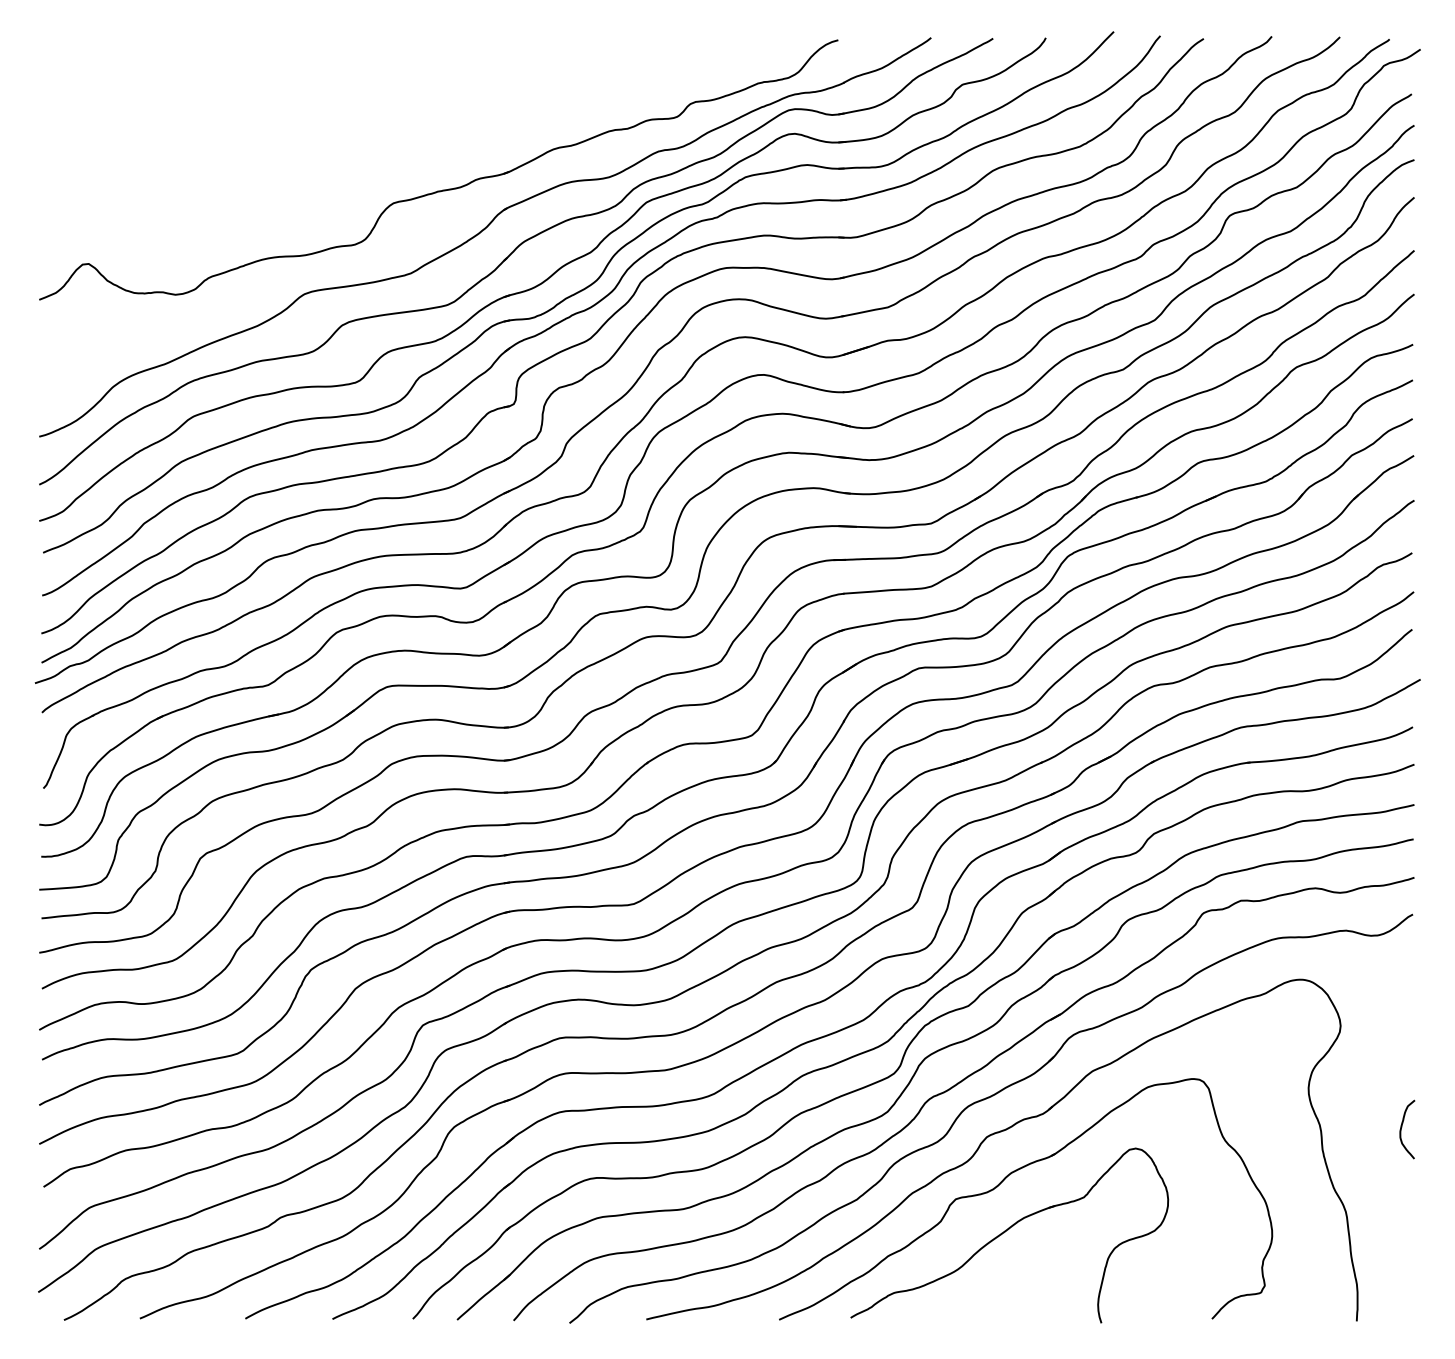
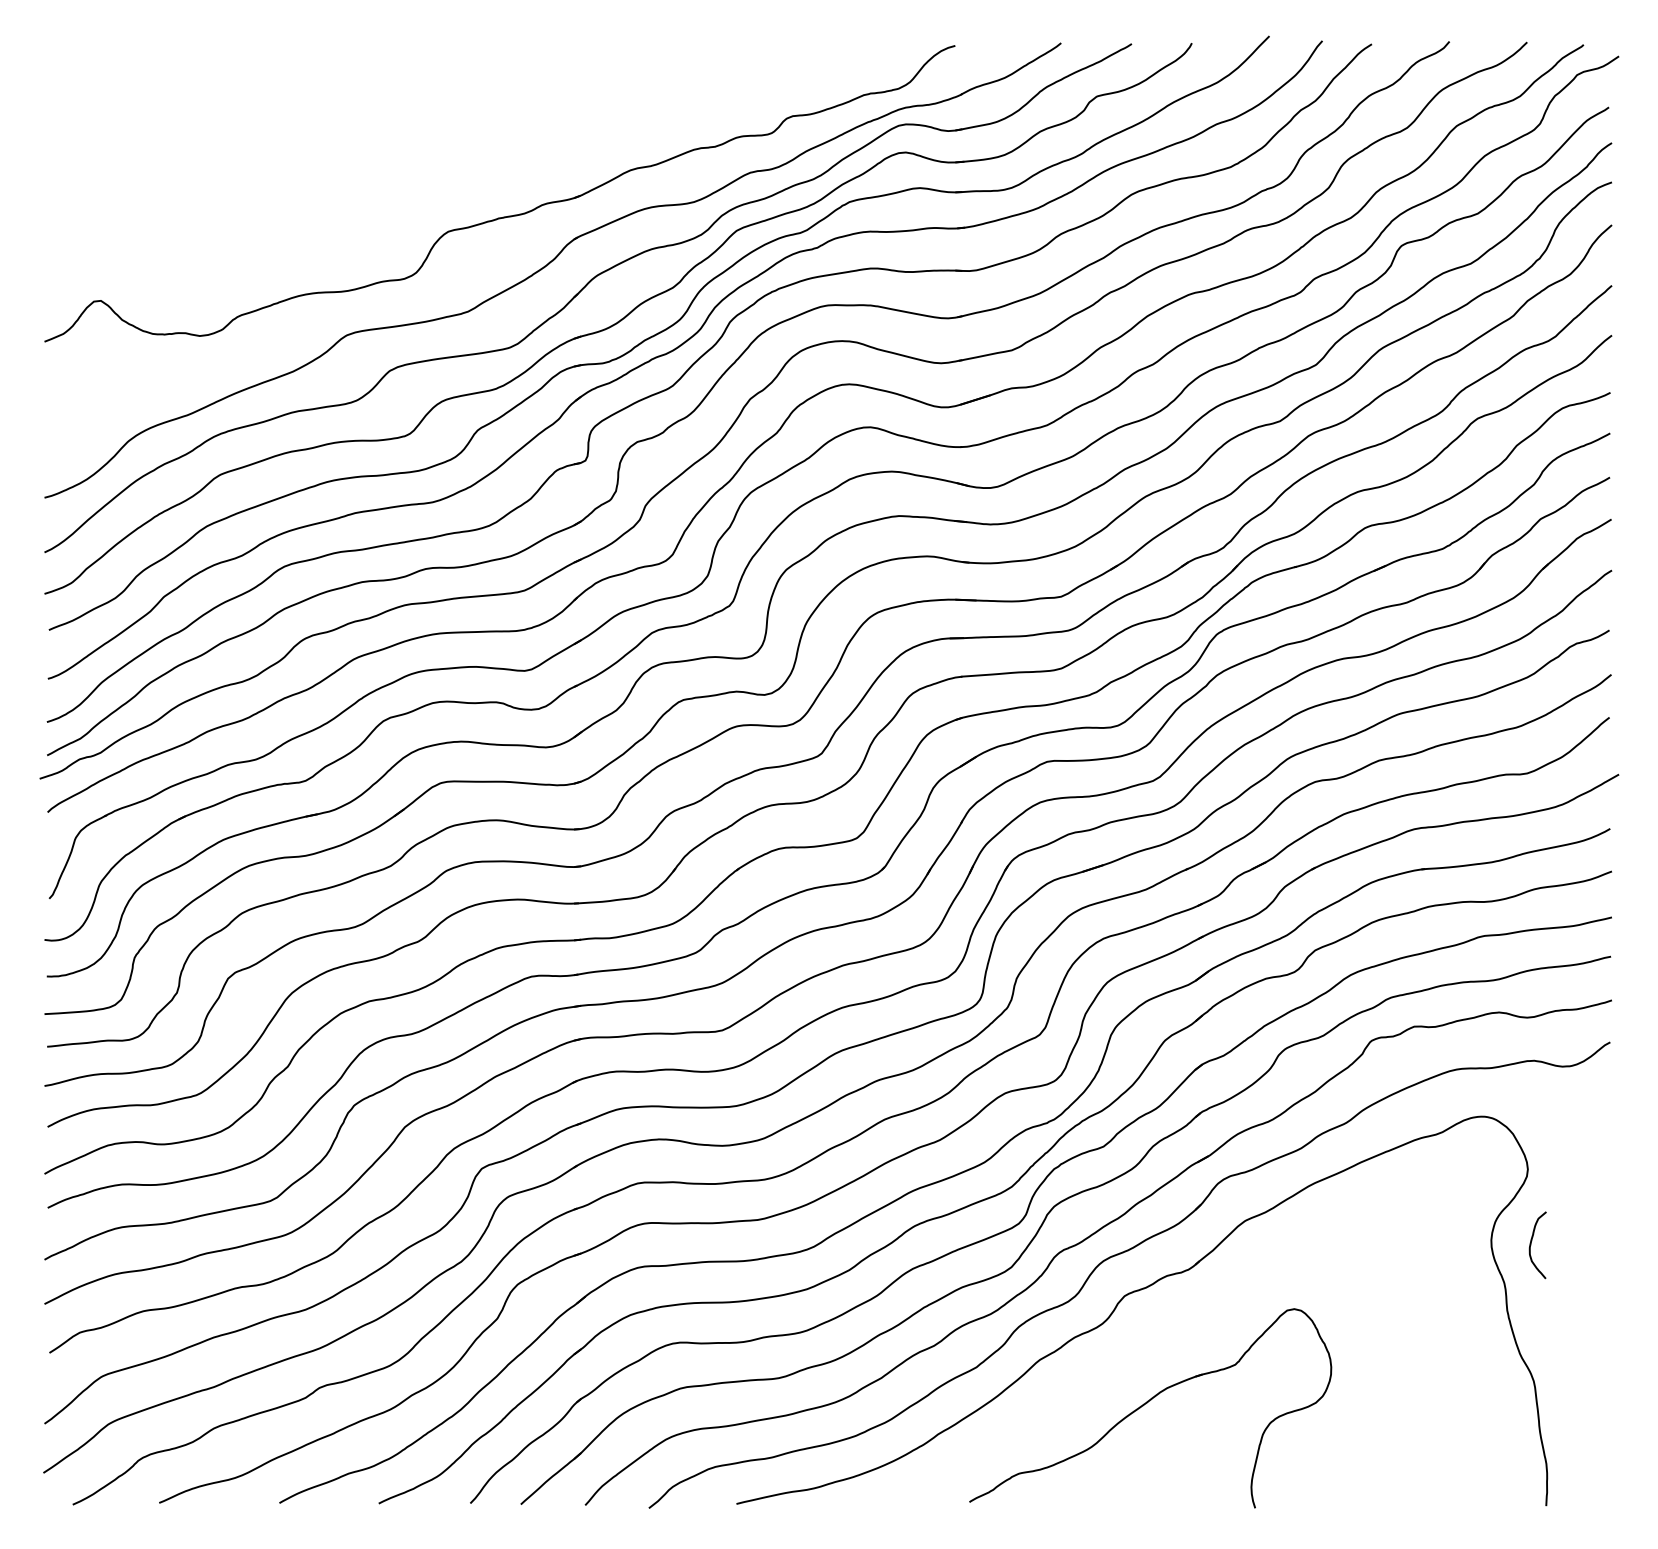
curve: (1402, 1127) -> (1532, 1242), moved
part: (1006, 1178) -> (1147, 1343), removed

